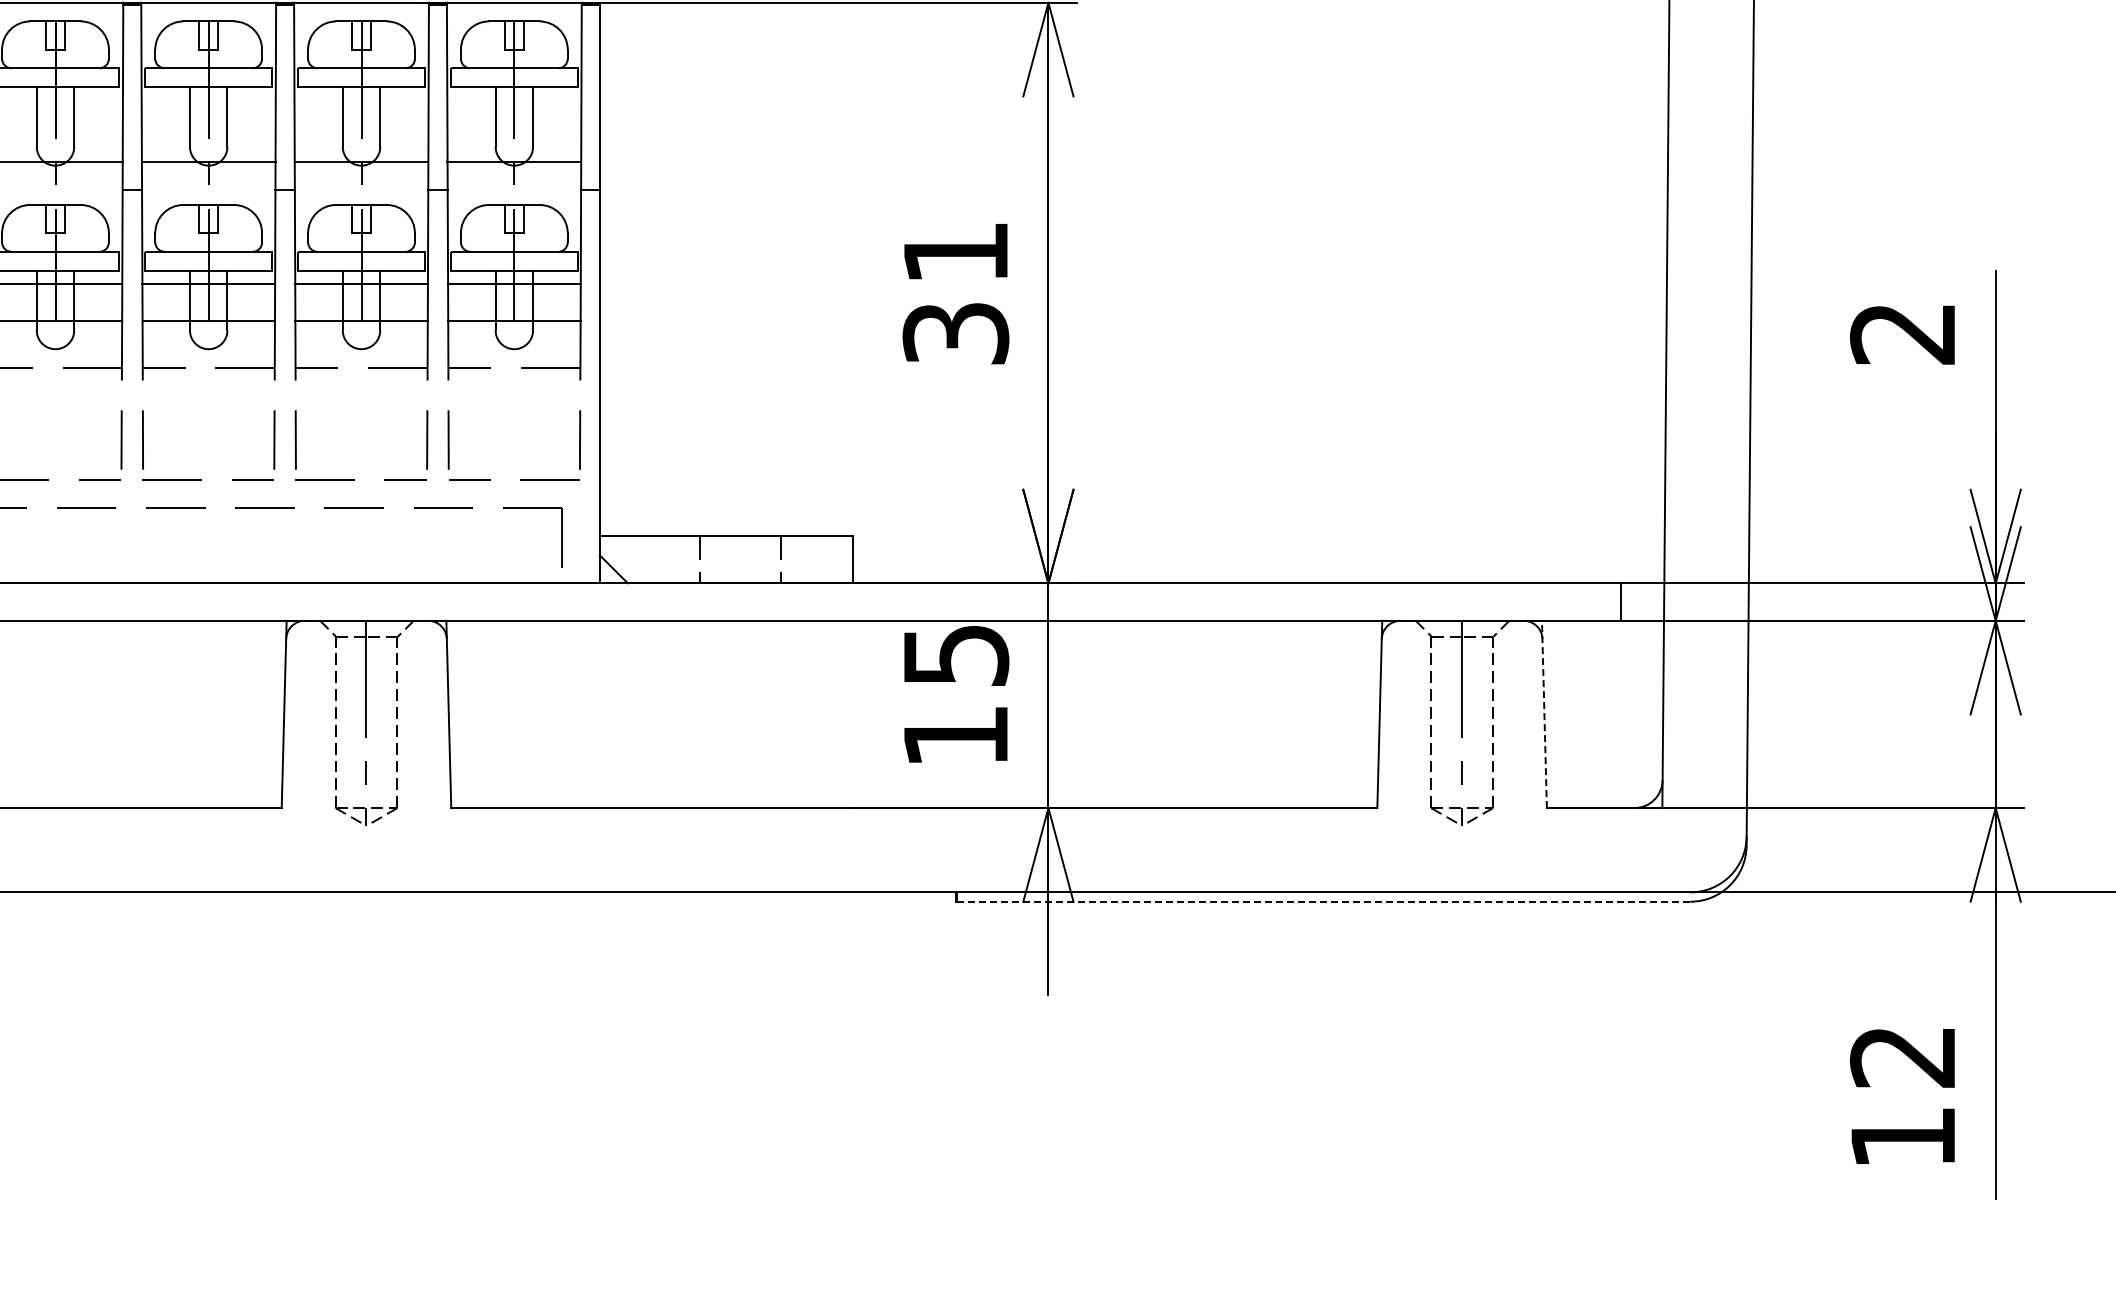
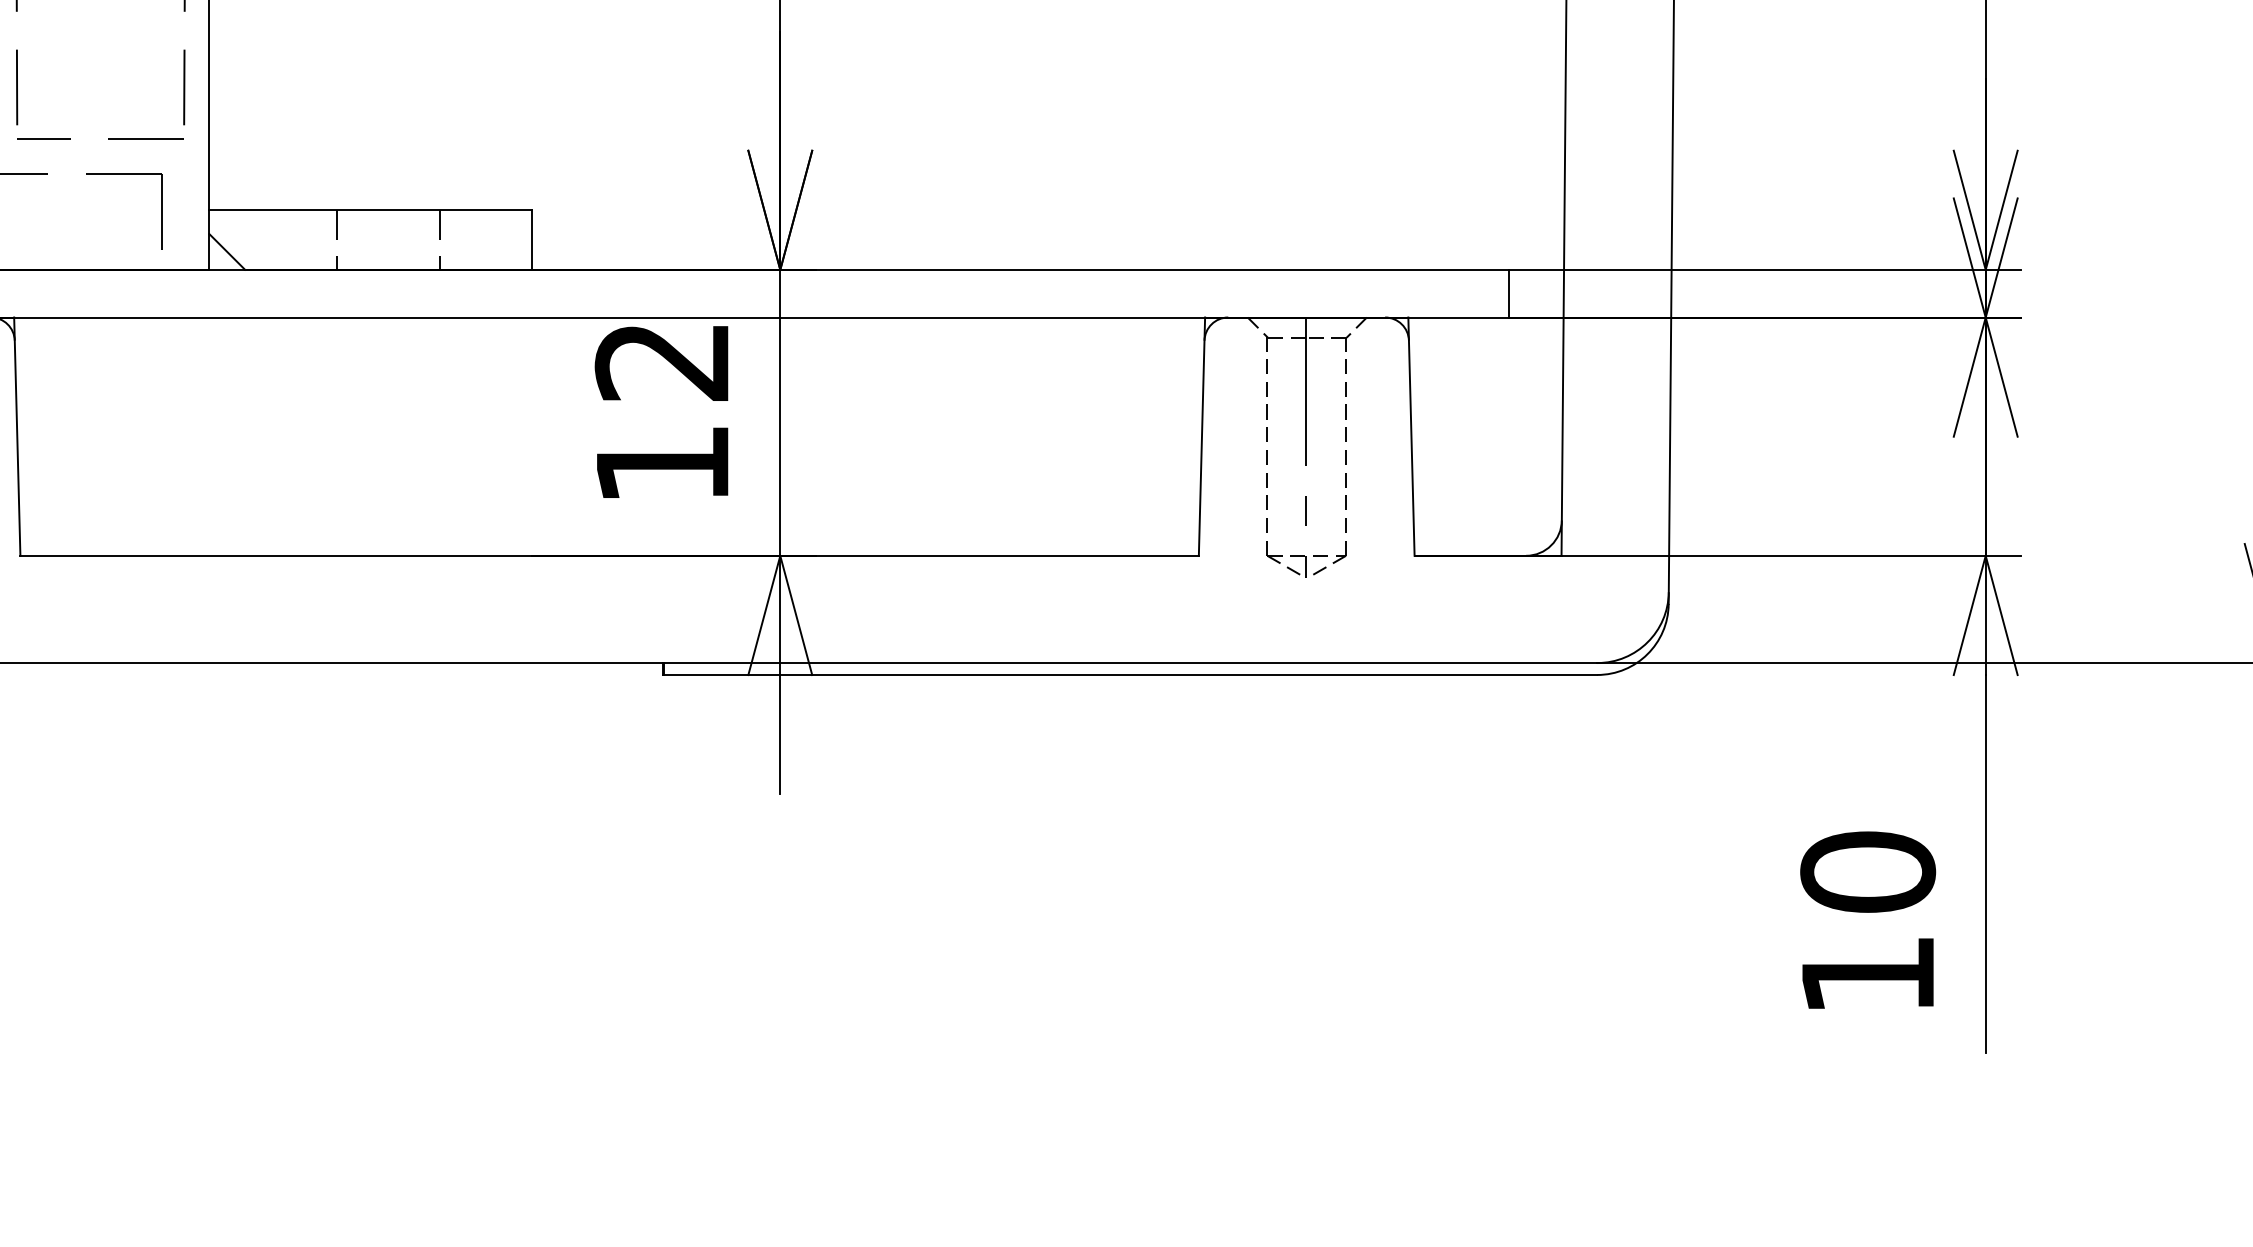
text: (955, 656) -> (662, 362), 15 -> 12
line: (1544, 714) -> (1411, 436), dashed -> solid
line: (1322, 901) -> (1129, 674), dashed -> solid
text: (1903, 1056) -> (1868, 871), 12 -> 10

